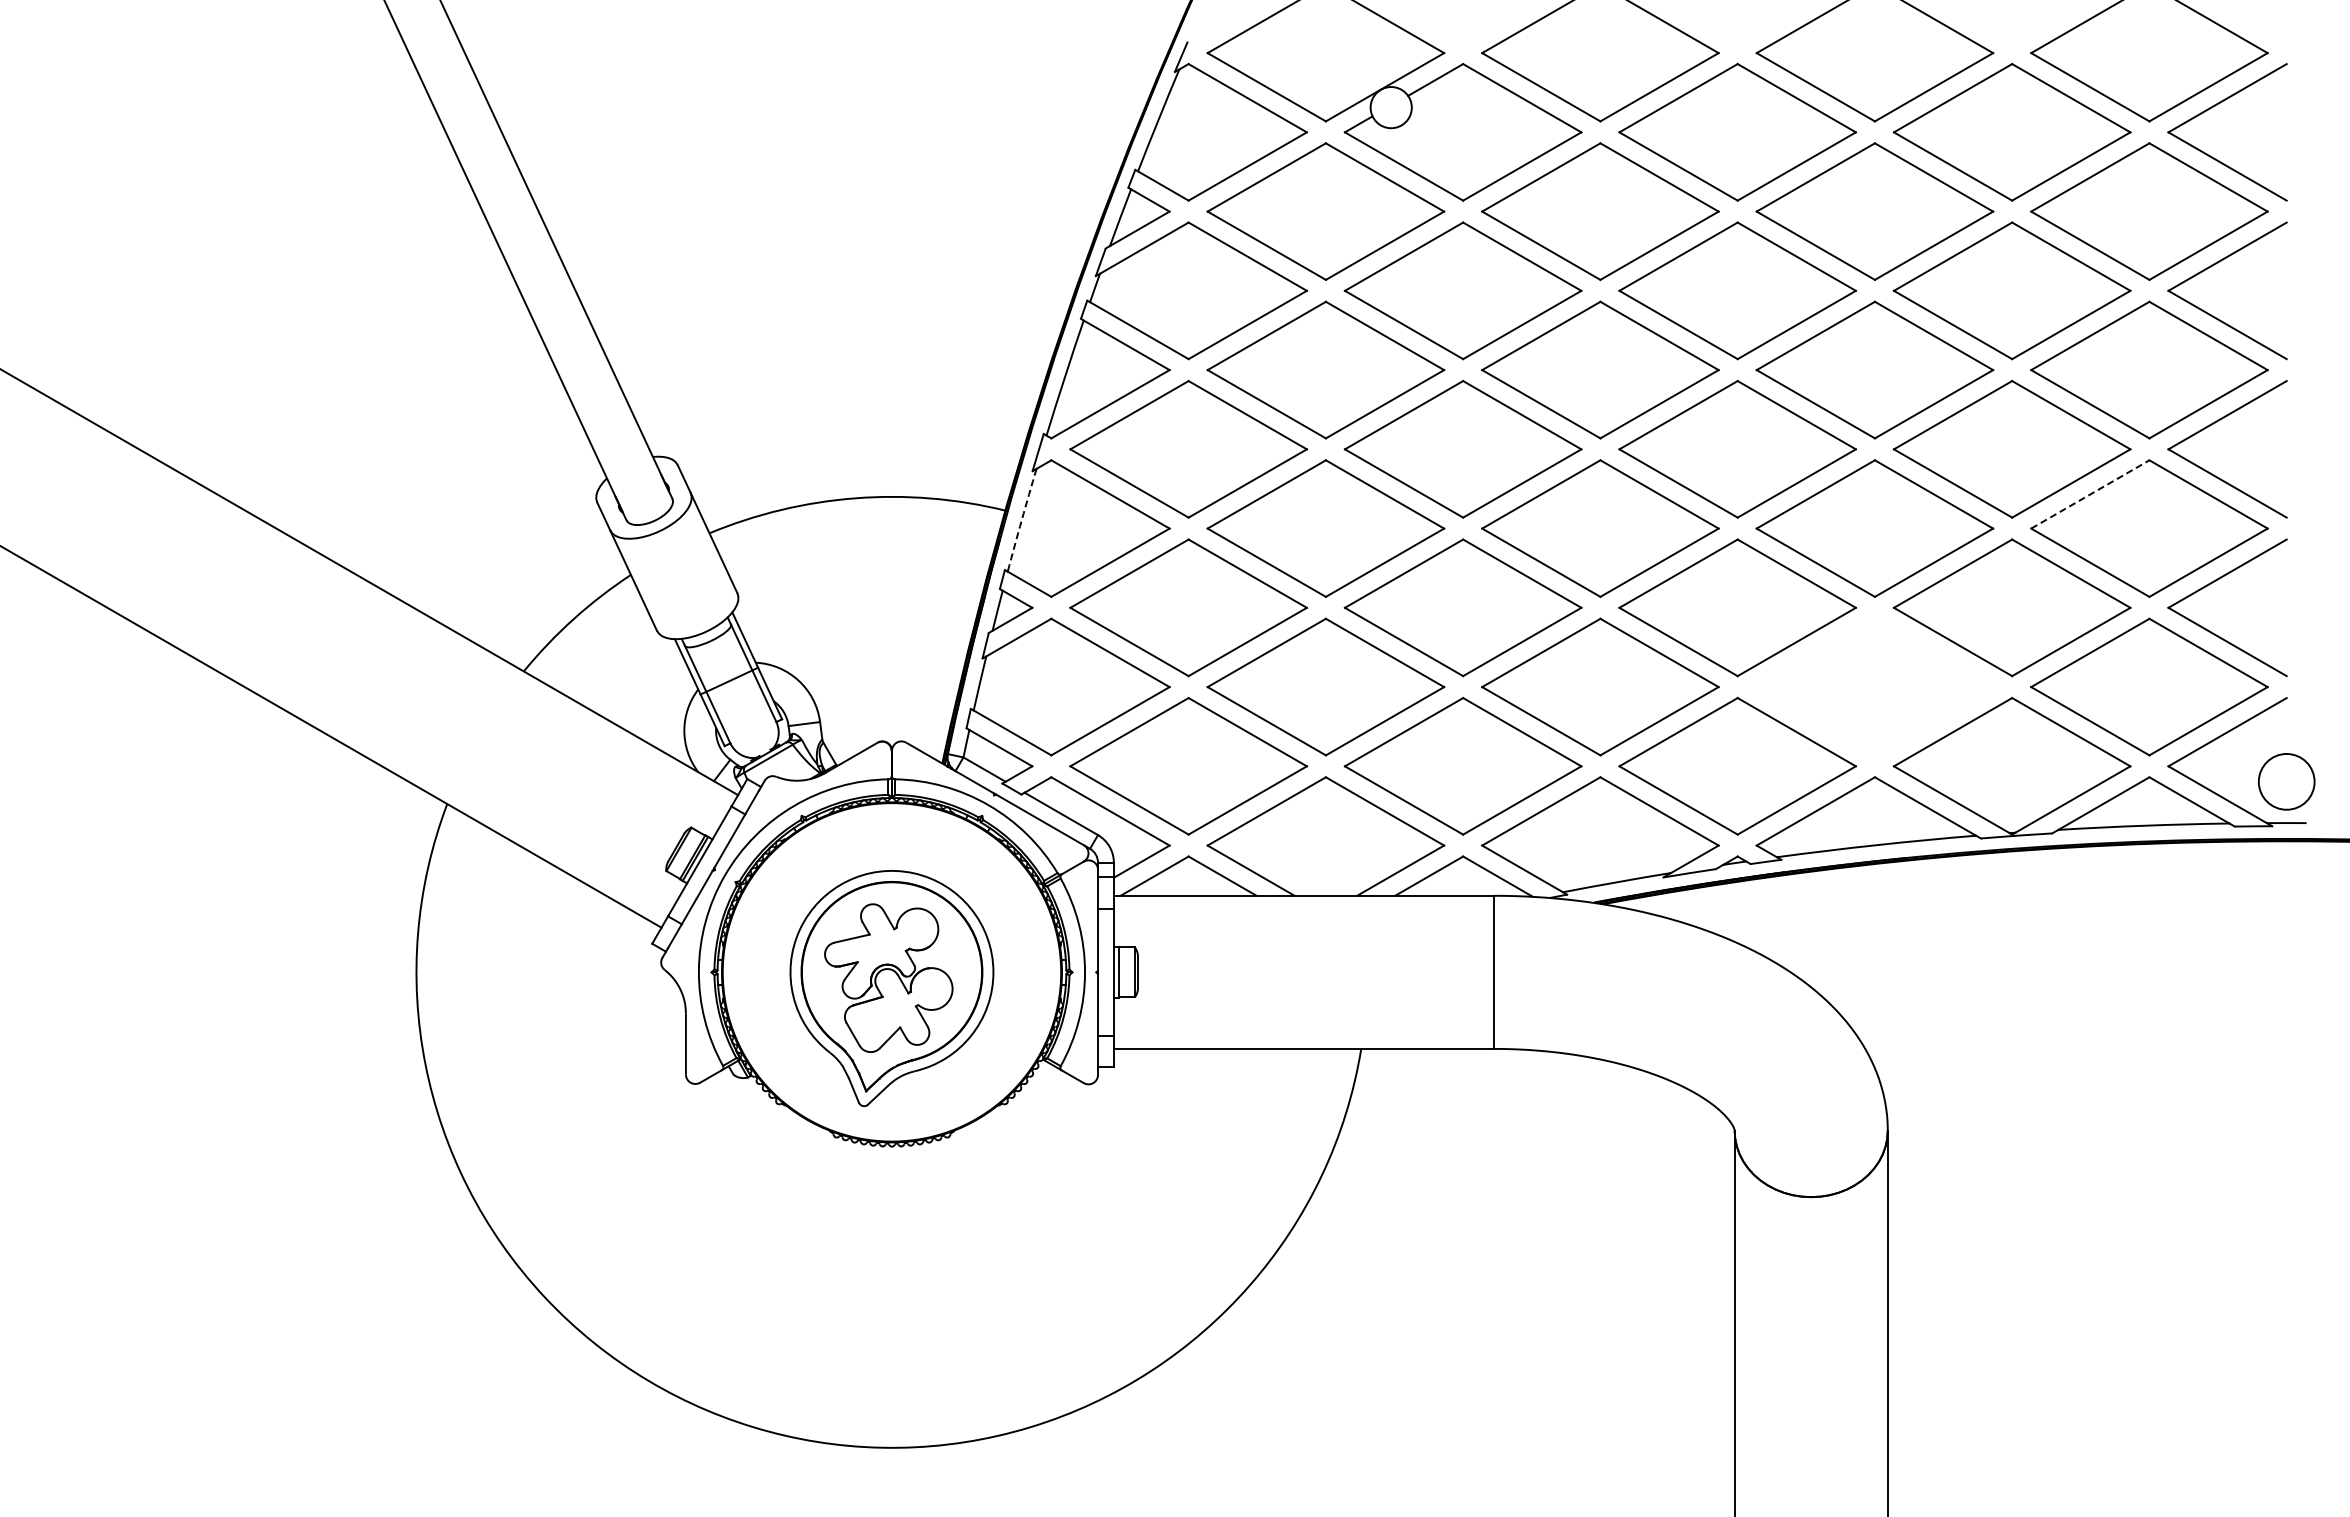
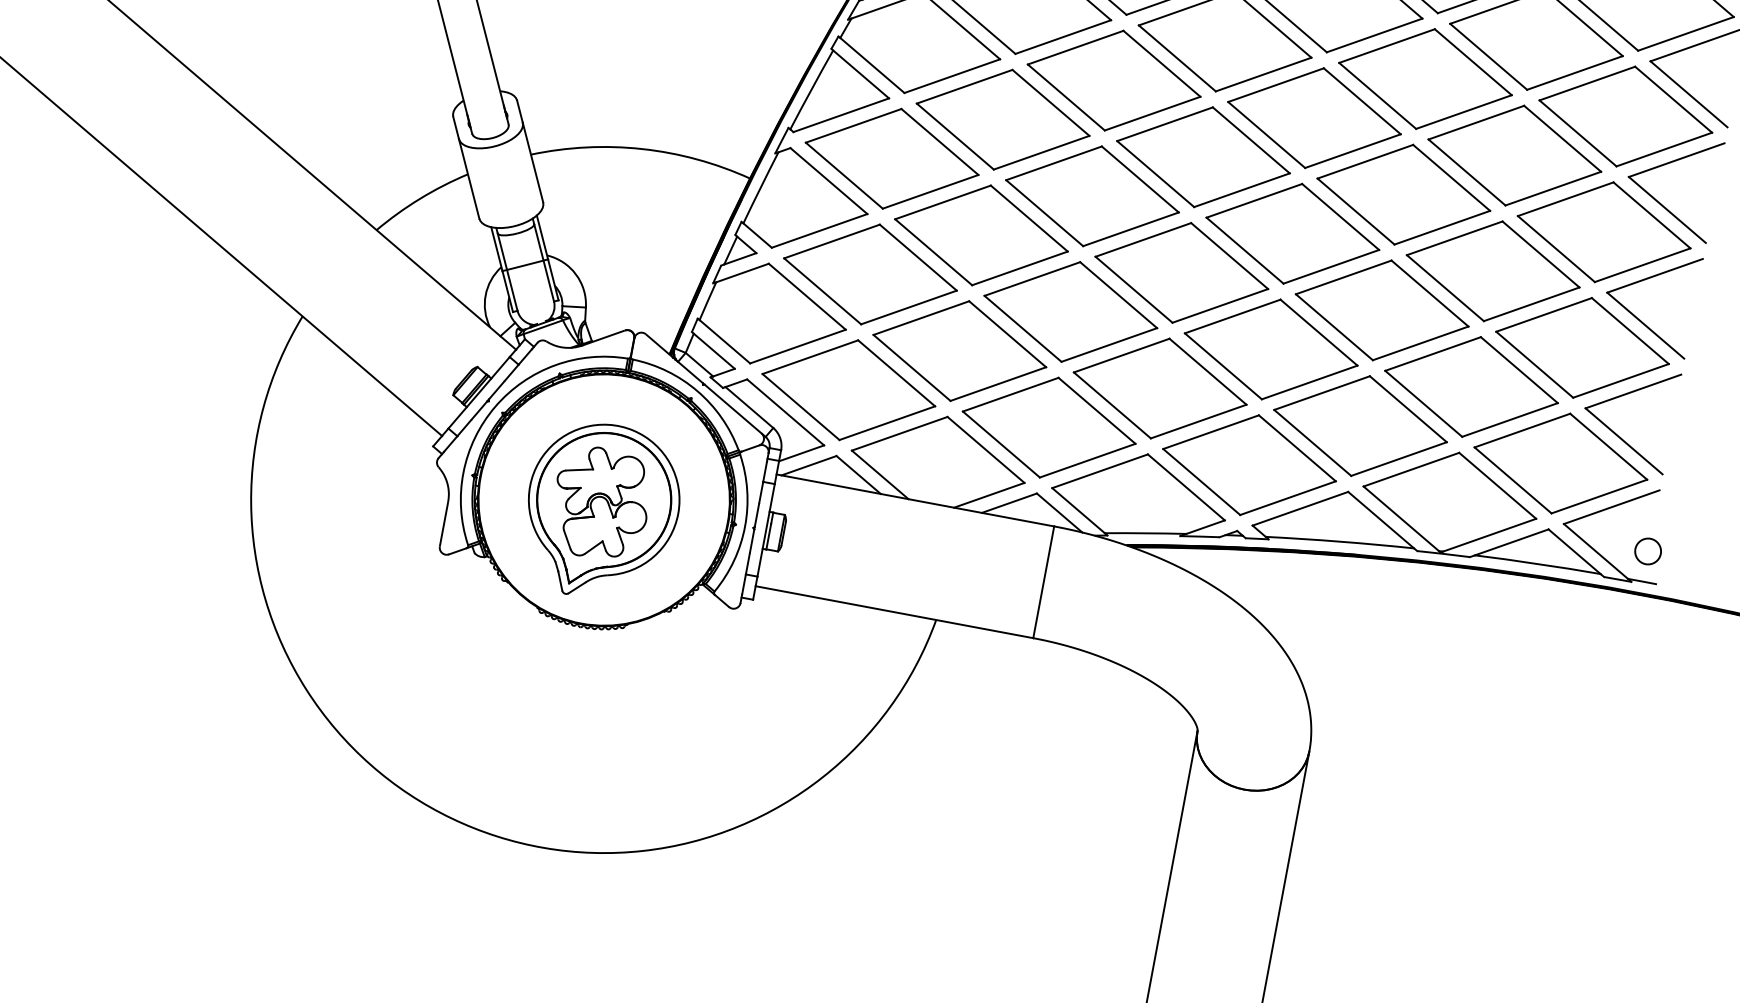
line: (2090, 494) -> (1544, 314), dashed -> solid
arc: (1021, 520) -> (760, 187), dashed -> solid
part: (1874, 686) -> (1360, 425), added
circle: (2286, 781) -> (1648, 551), size x0.62

